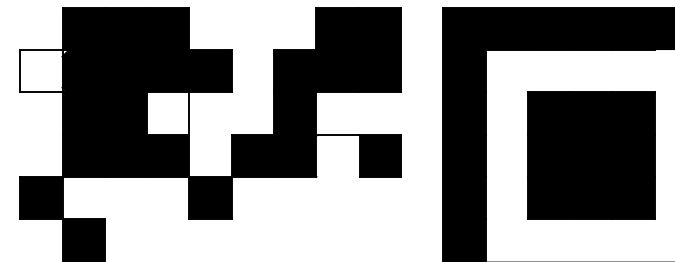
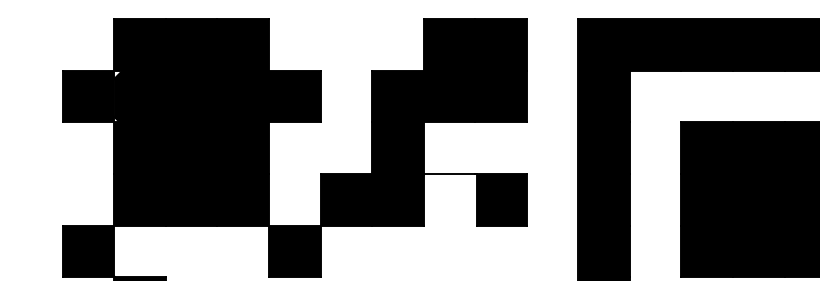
fill: (41, 71) -> (88, 97), added
fill: (168, 113) -> (243, 148), added

